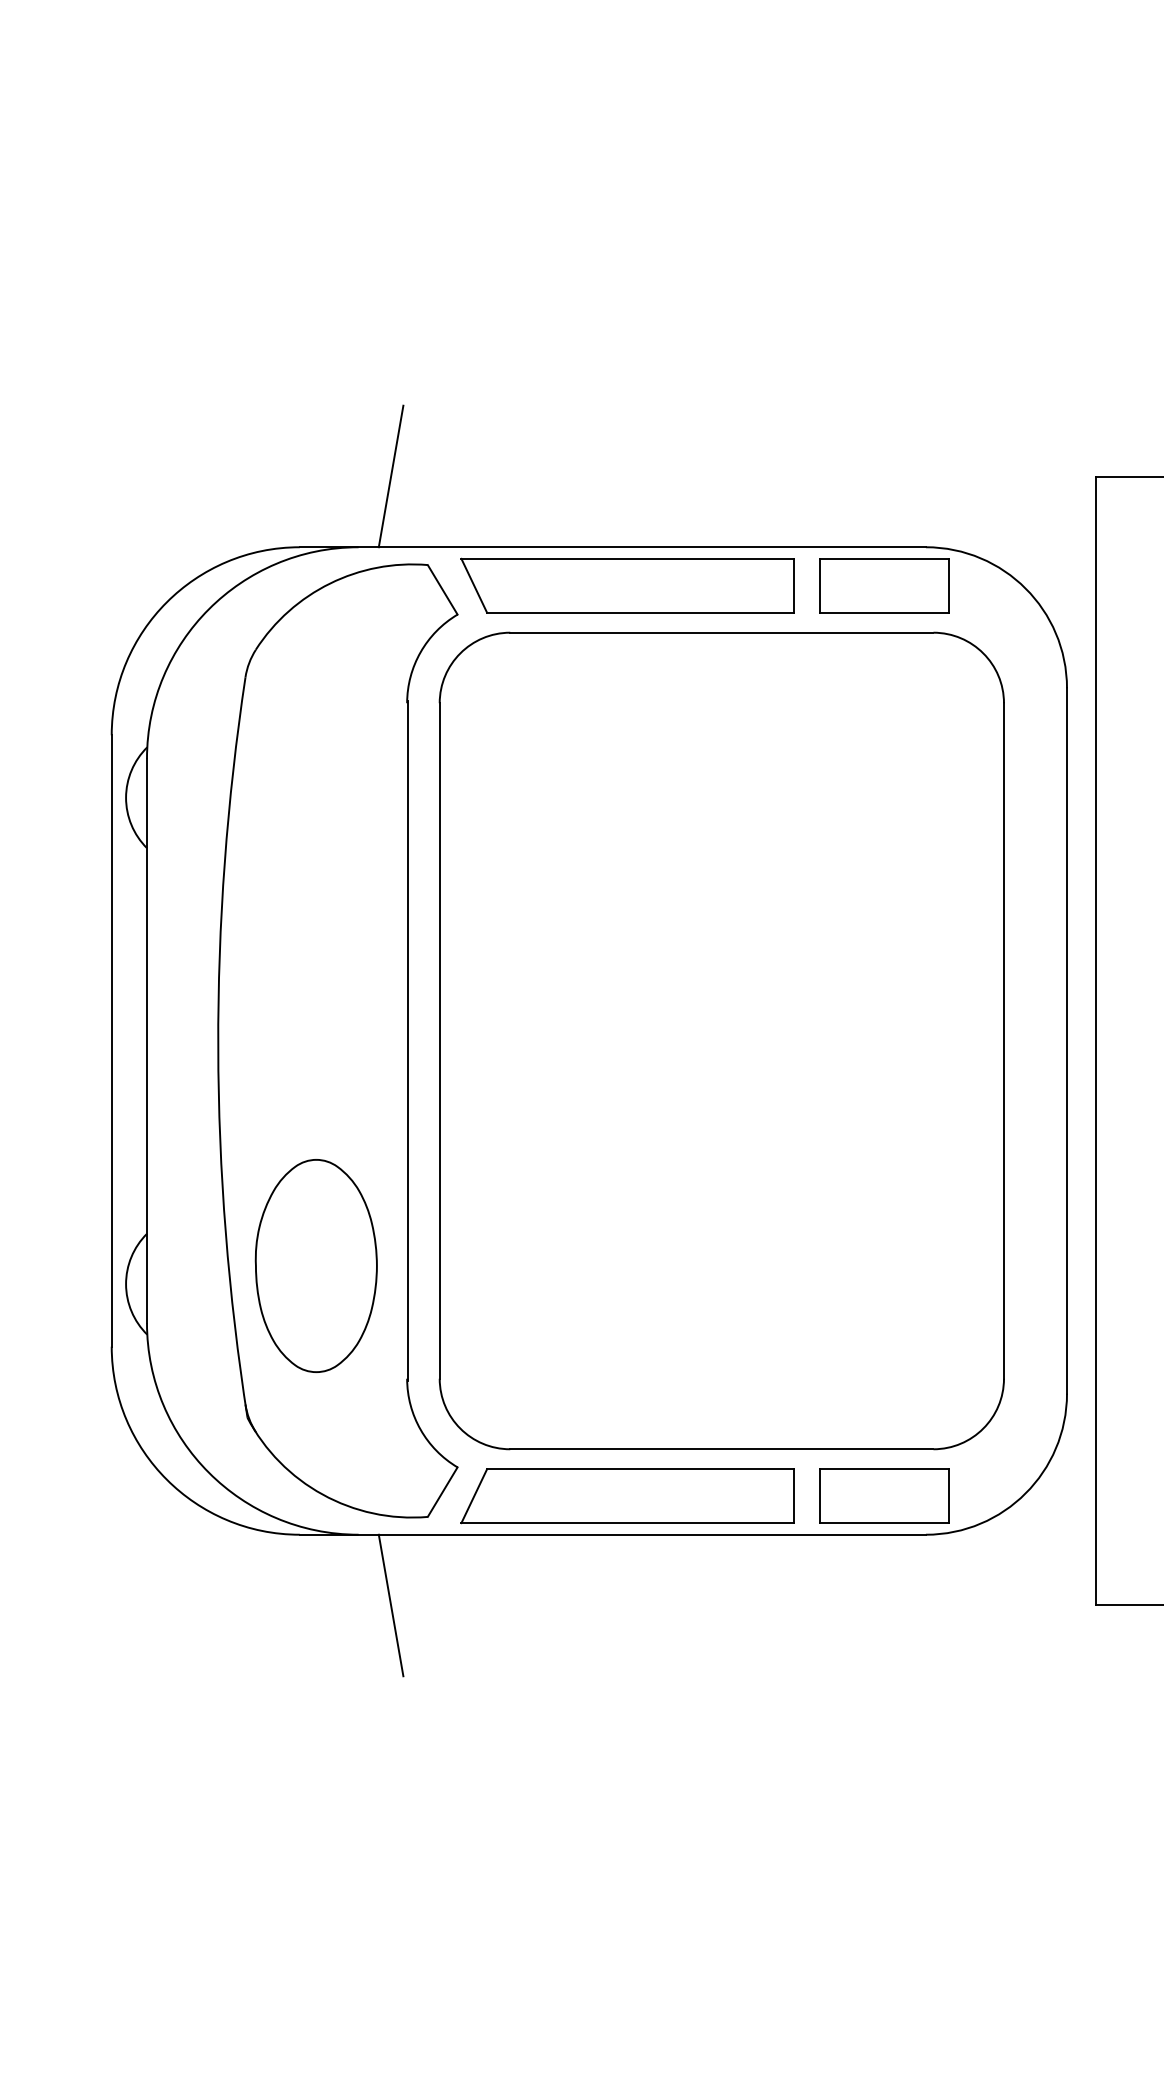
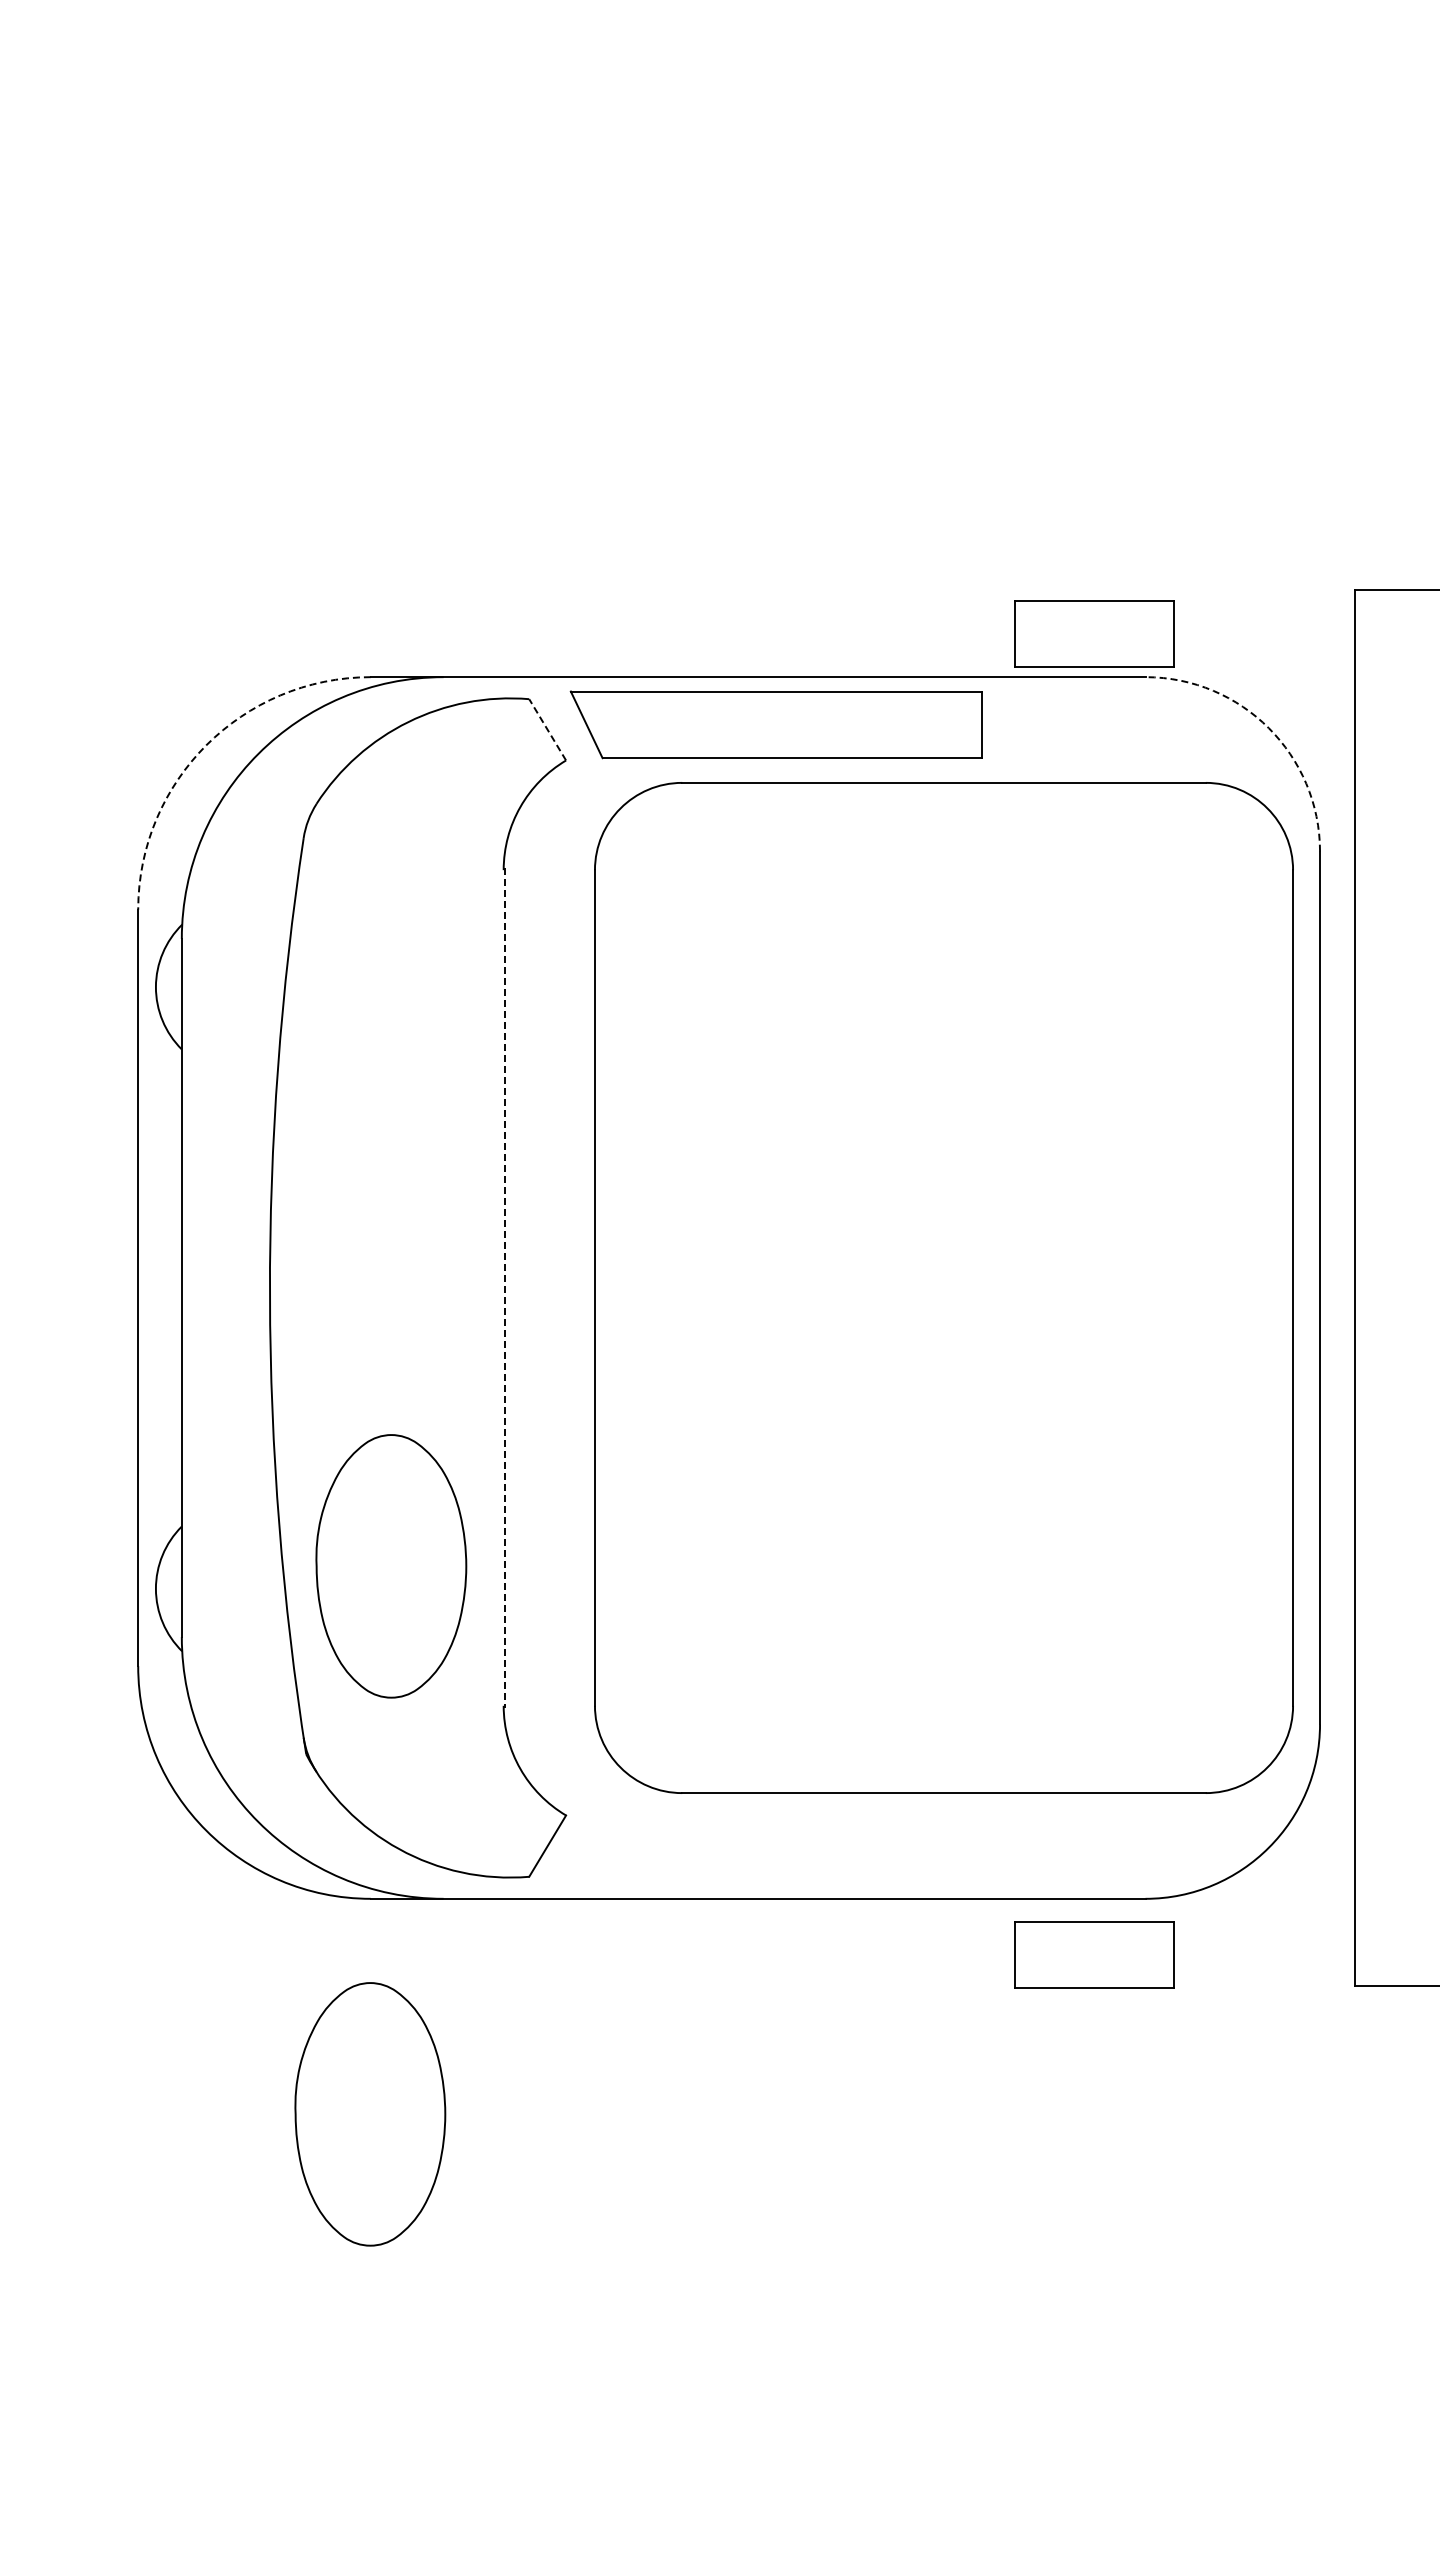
line: (390, 476) -> (483, 589), removed
part: (884, 585) -> (1094, 633), moved
arc: (1025, 588) -> (1268, 728), solid -> dashed
line: (442, 589) -> (547, 729), solid -> dashed
arc: (166, 602) -> (206, 745), solid -> dashed
part: (721, 1040) -> (943, 1287), moved
line: (408, 1041) -> (505, 1288), solid -> dashed
part: (626, 1495) -> (775, 1850), removed
part: (884, 1495) -> (1094, 1954), moved
line: (390, 1604) -> (483, 1985), removed
part: (299, 1709) -> (370, 2114), added

